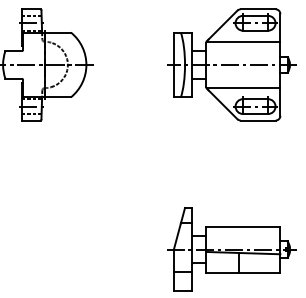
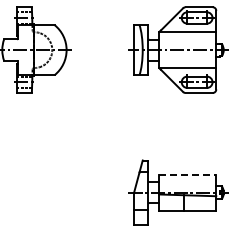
line: (243, 226) -> (187, 174), solid -> dashed

